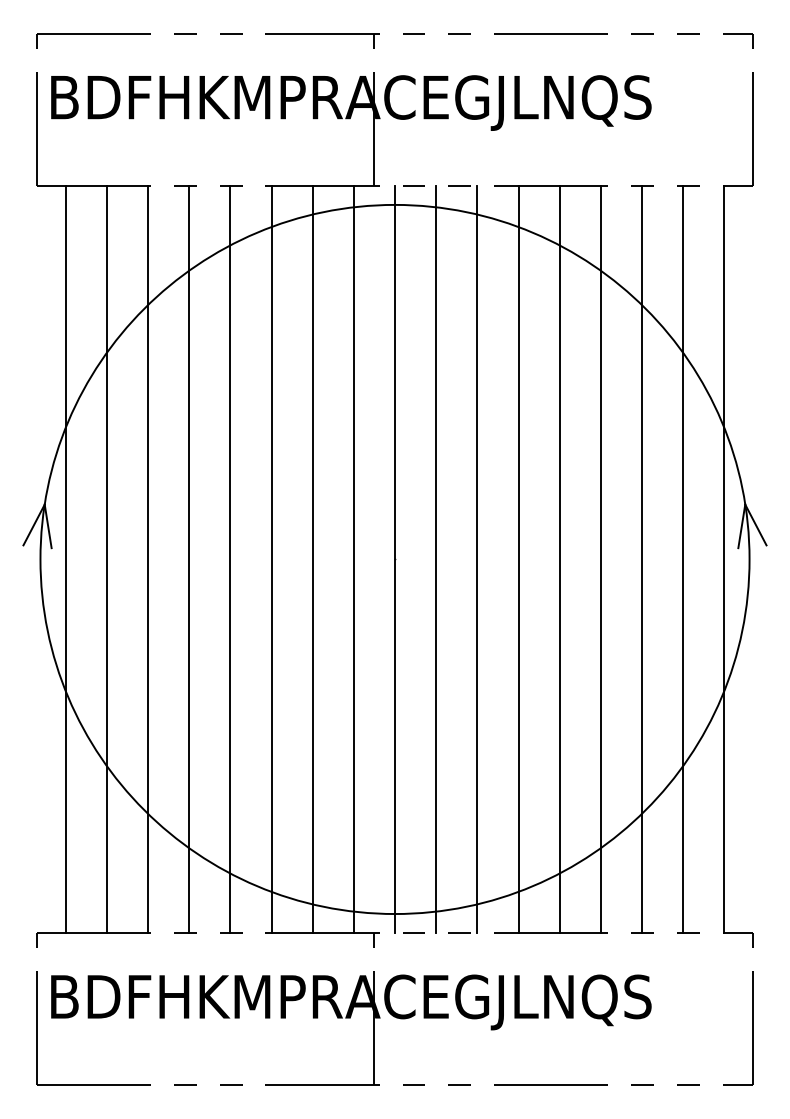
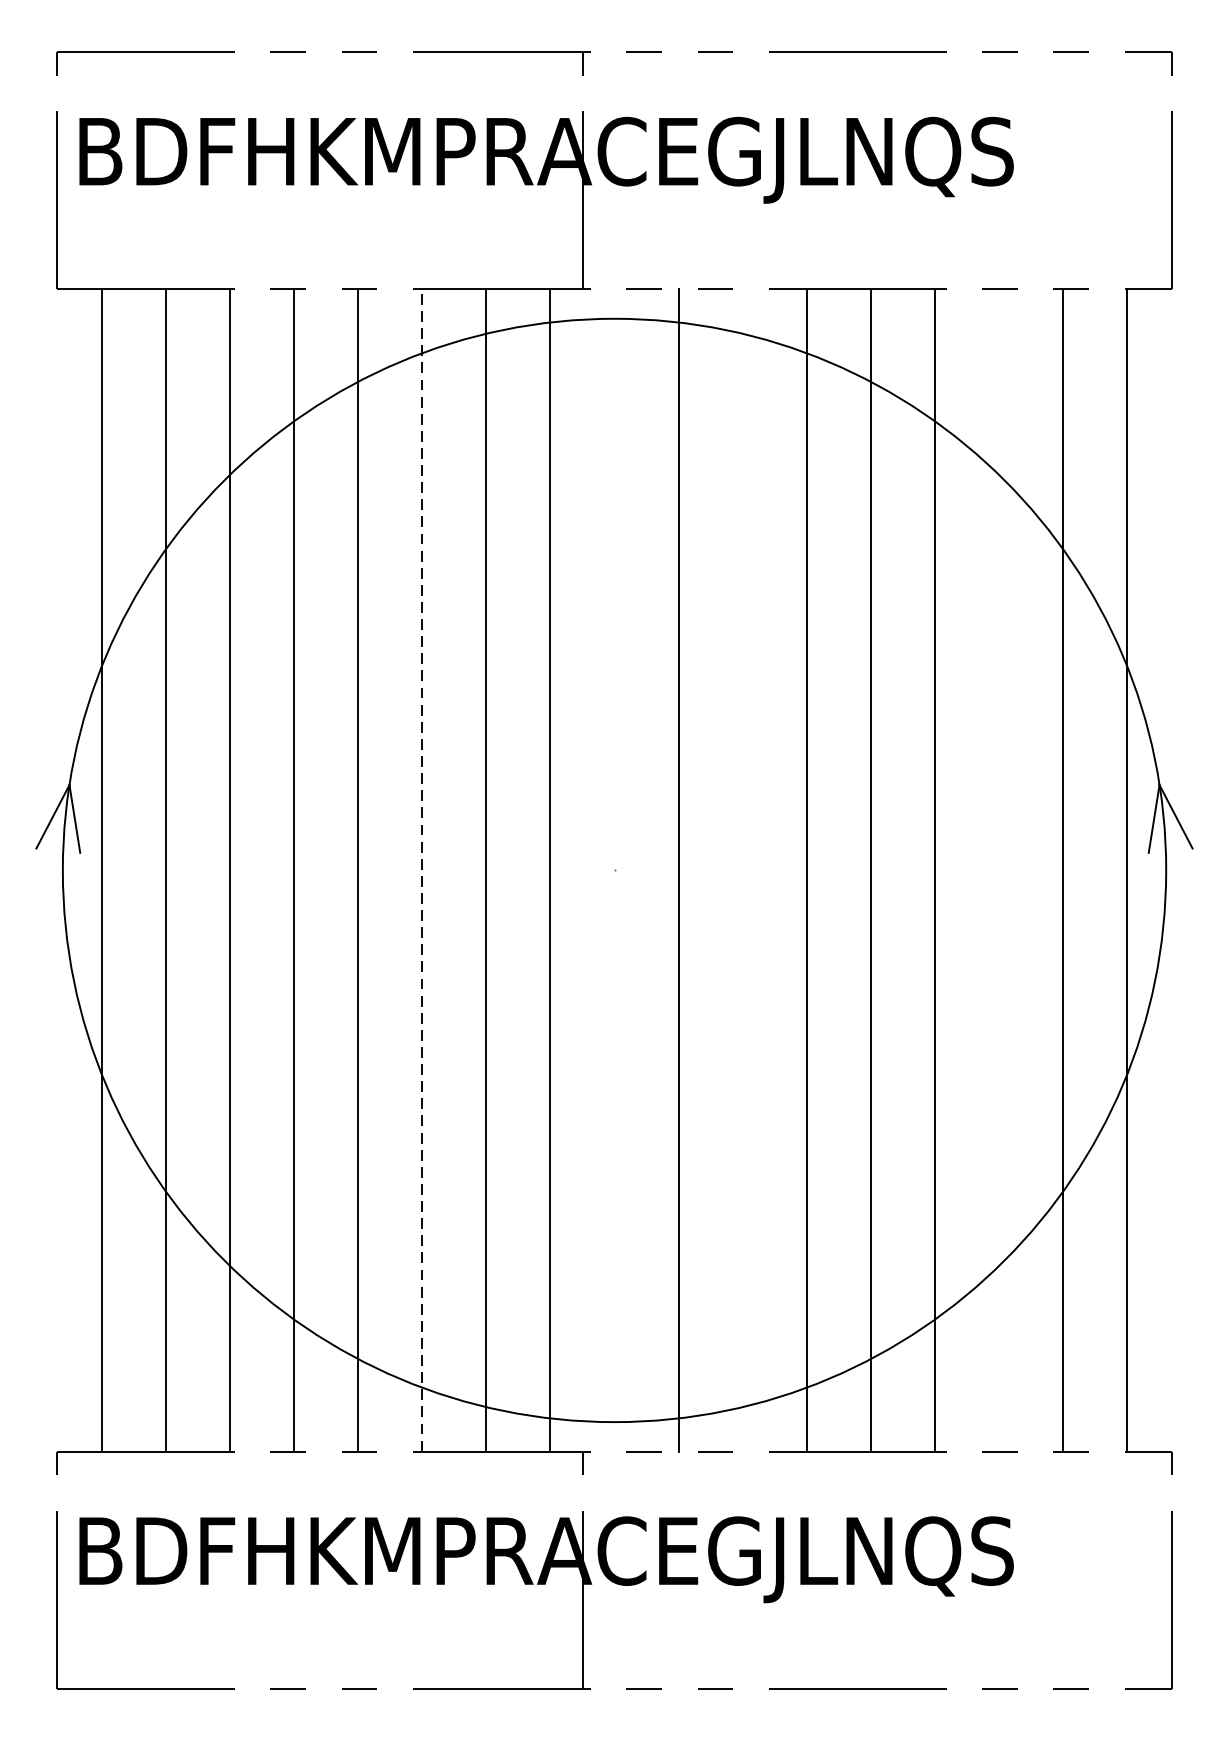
line: (271, 559) -> (422, 870), solid -> dashed
line: (395, 559) -> (615, 870), removed
line: (477, 559) -> (742, 870), removed
line: (642, 559) -> (999, 870), removed

